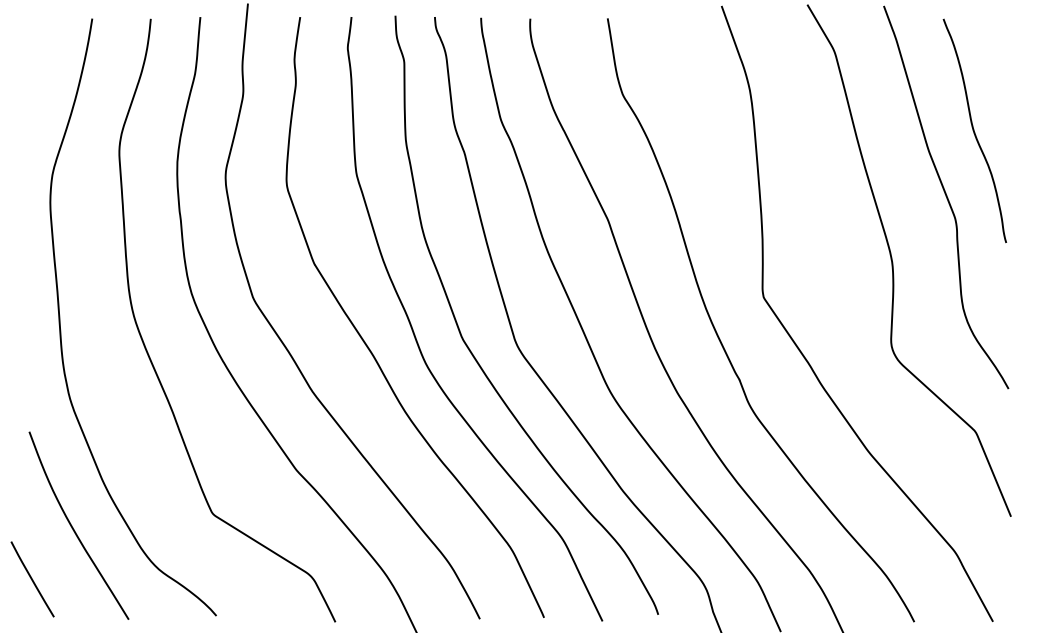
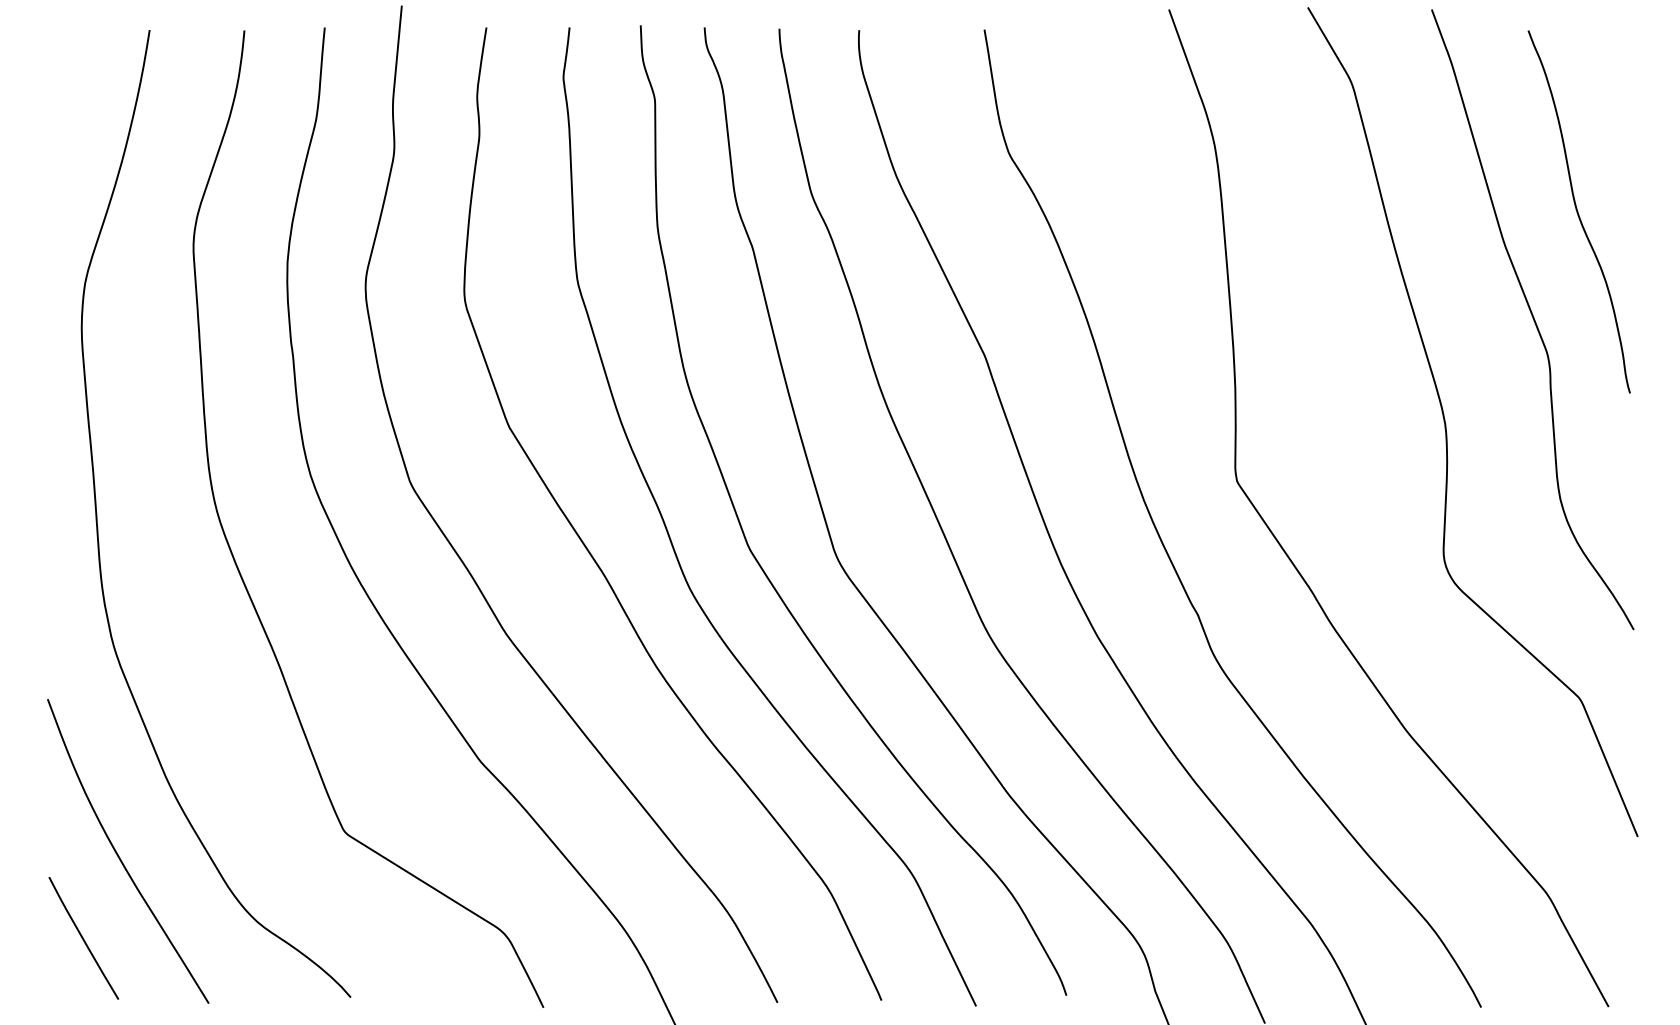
line: (32, 579) -> (83, 938), moved

